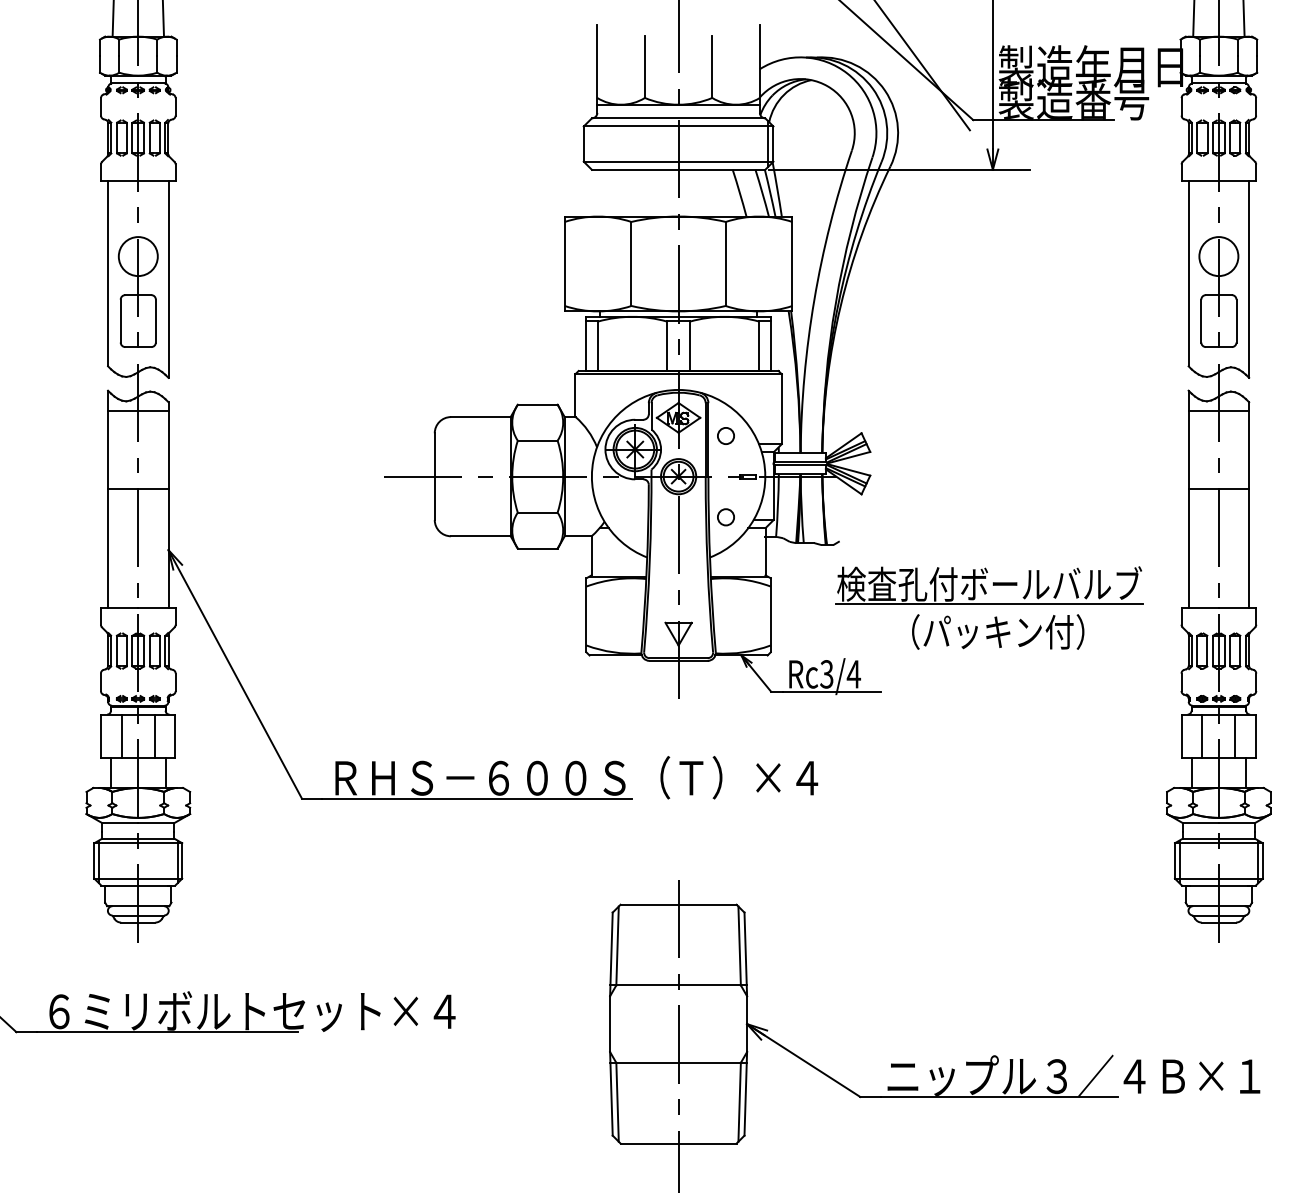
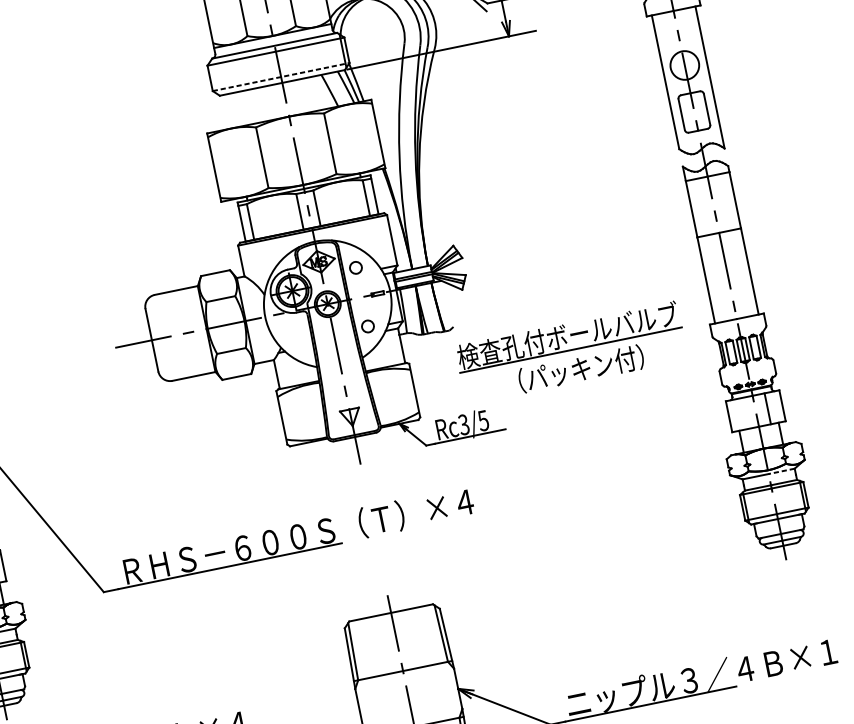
line: (678, 161) -> (281, 76), solid -> dashed
text: (853, 674) -> (483, 420), Rc3/4 -> Rc3/5
line: (1202, 735) -> (743, 413), removed
line: (1236, 823) -> (781, 471), solid -> dashed

